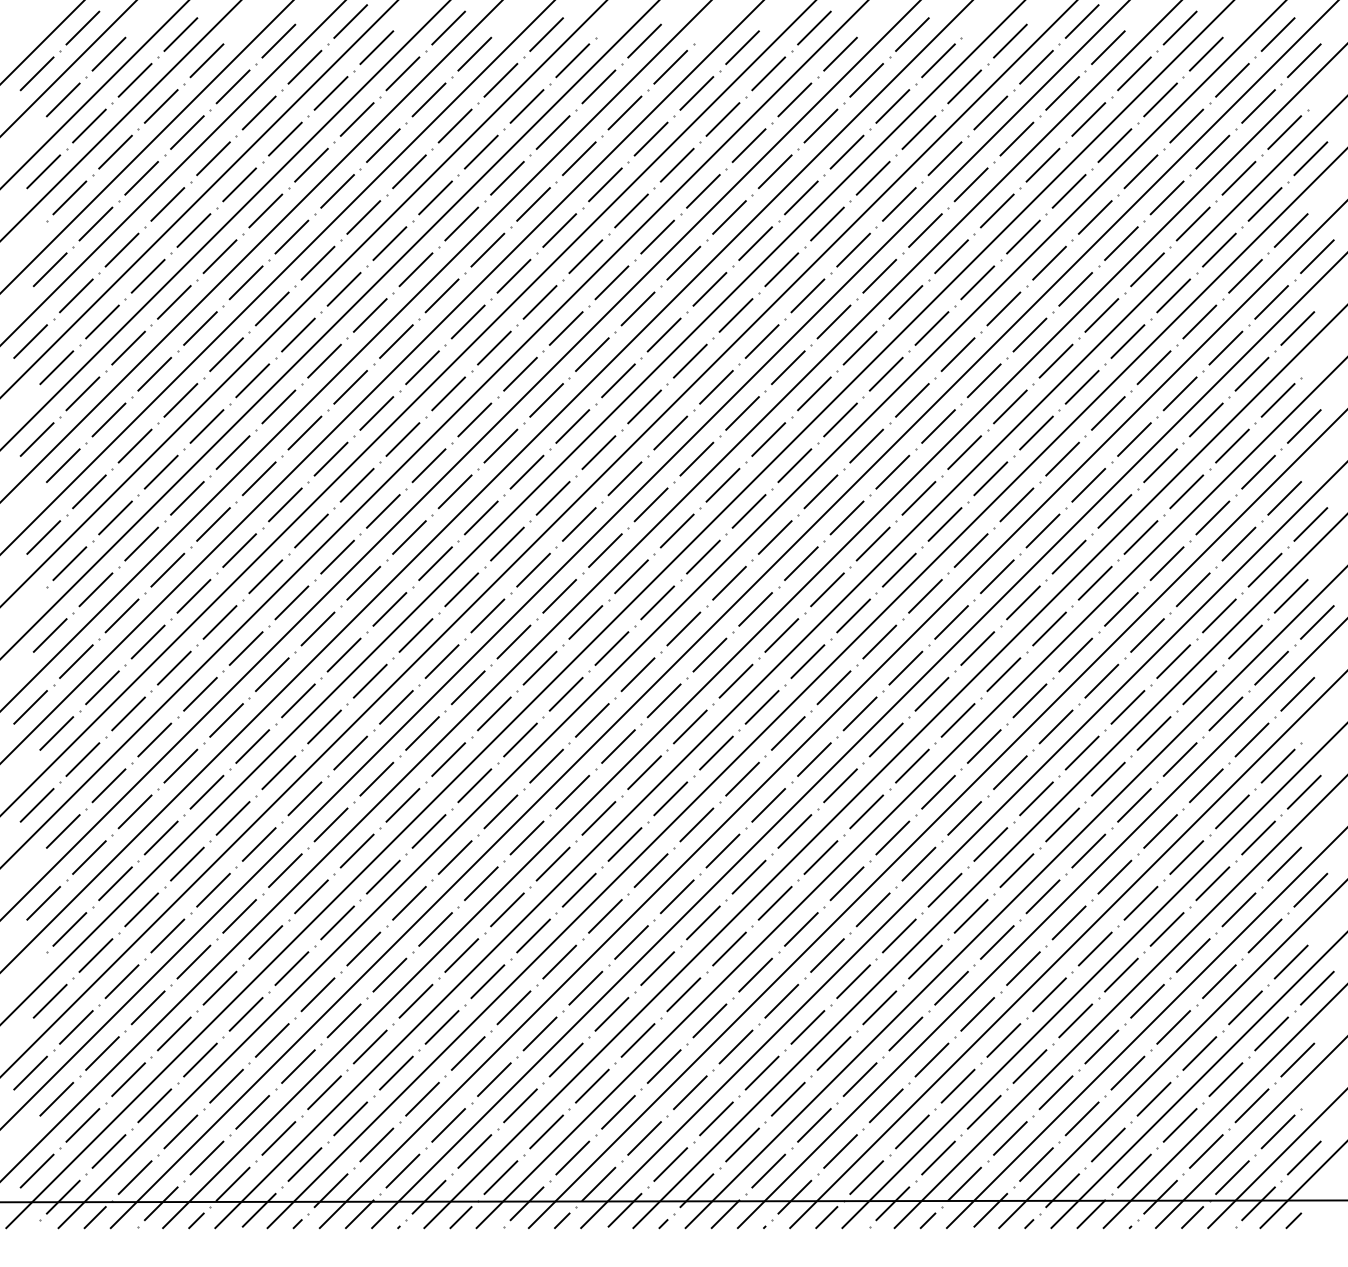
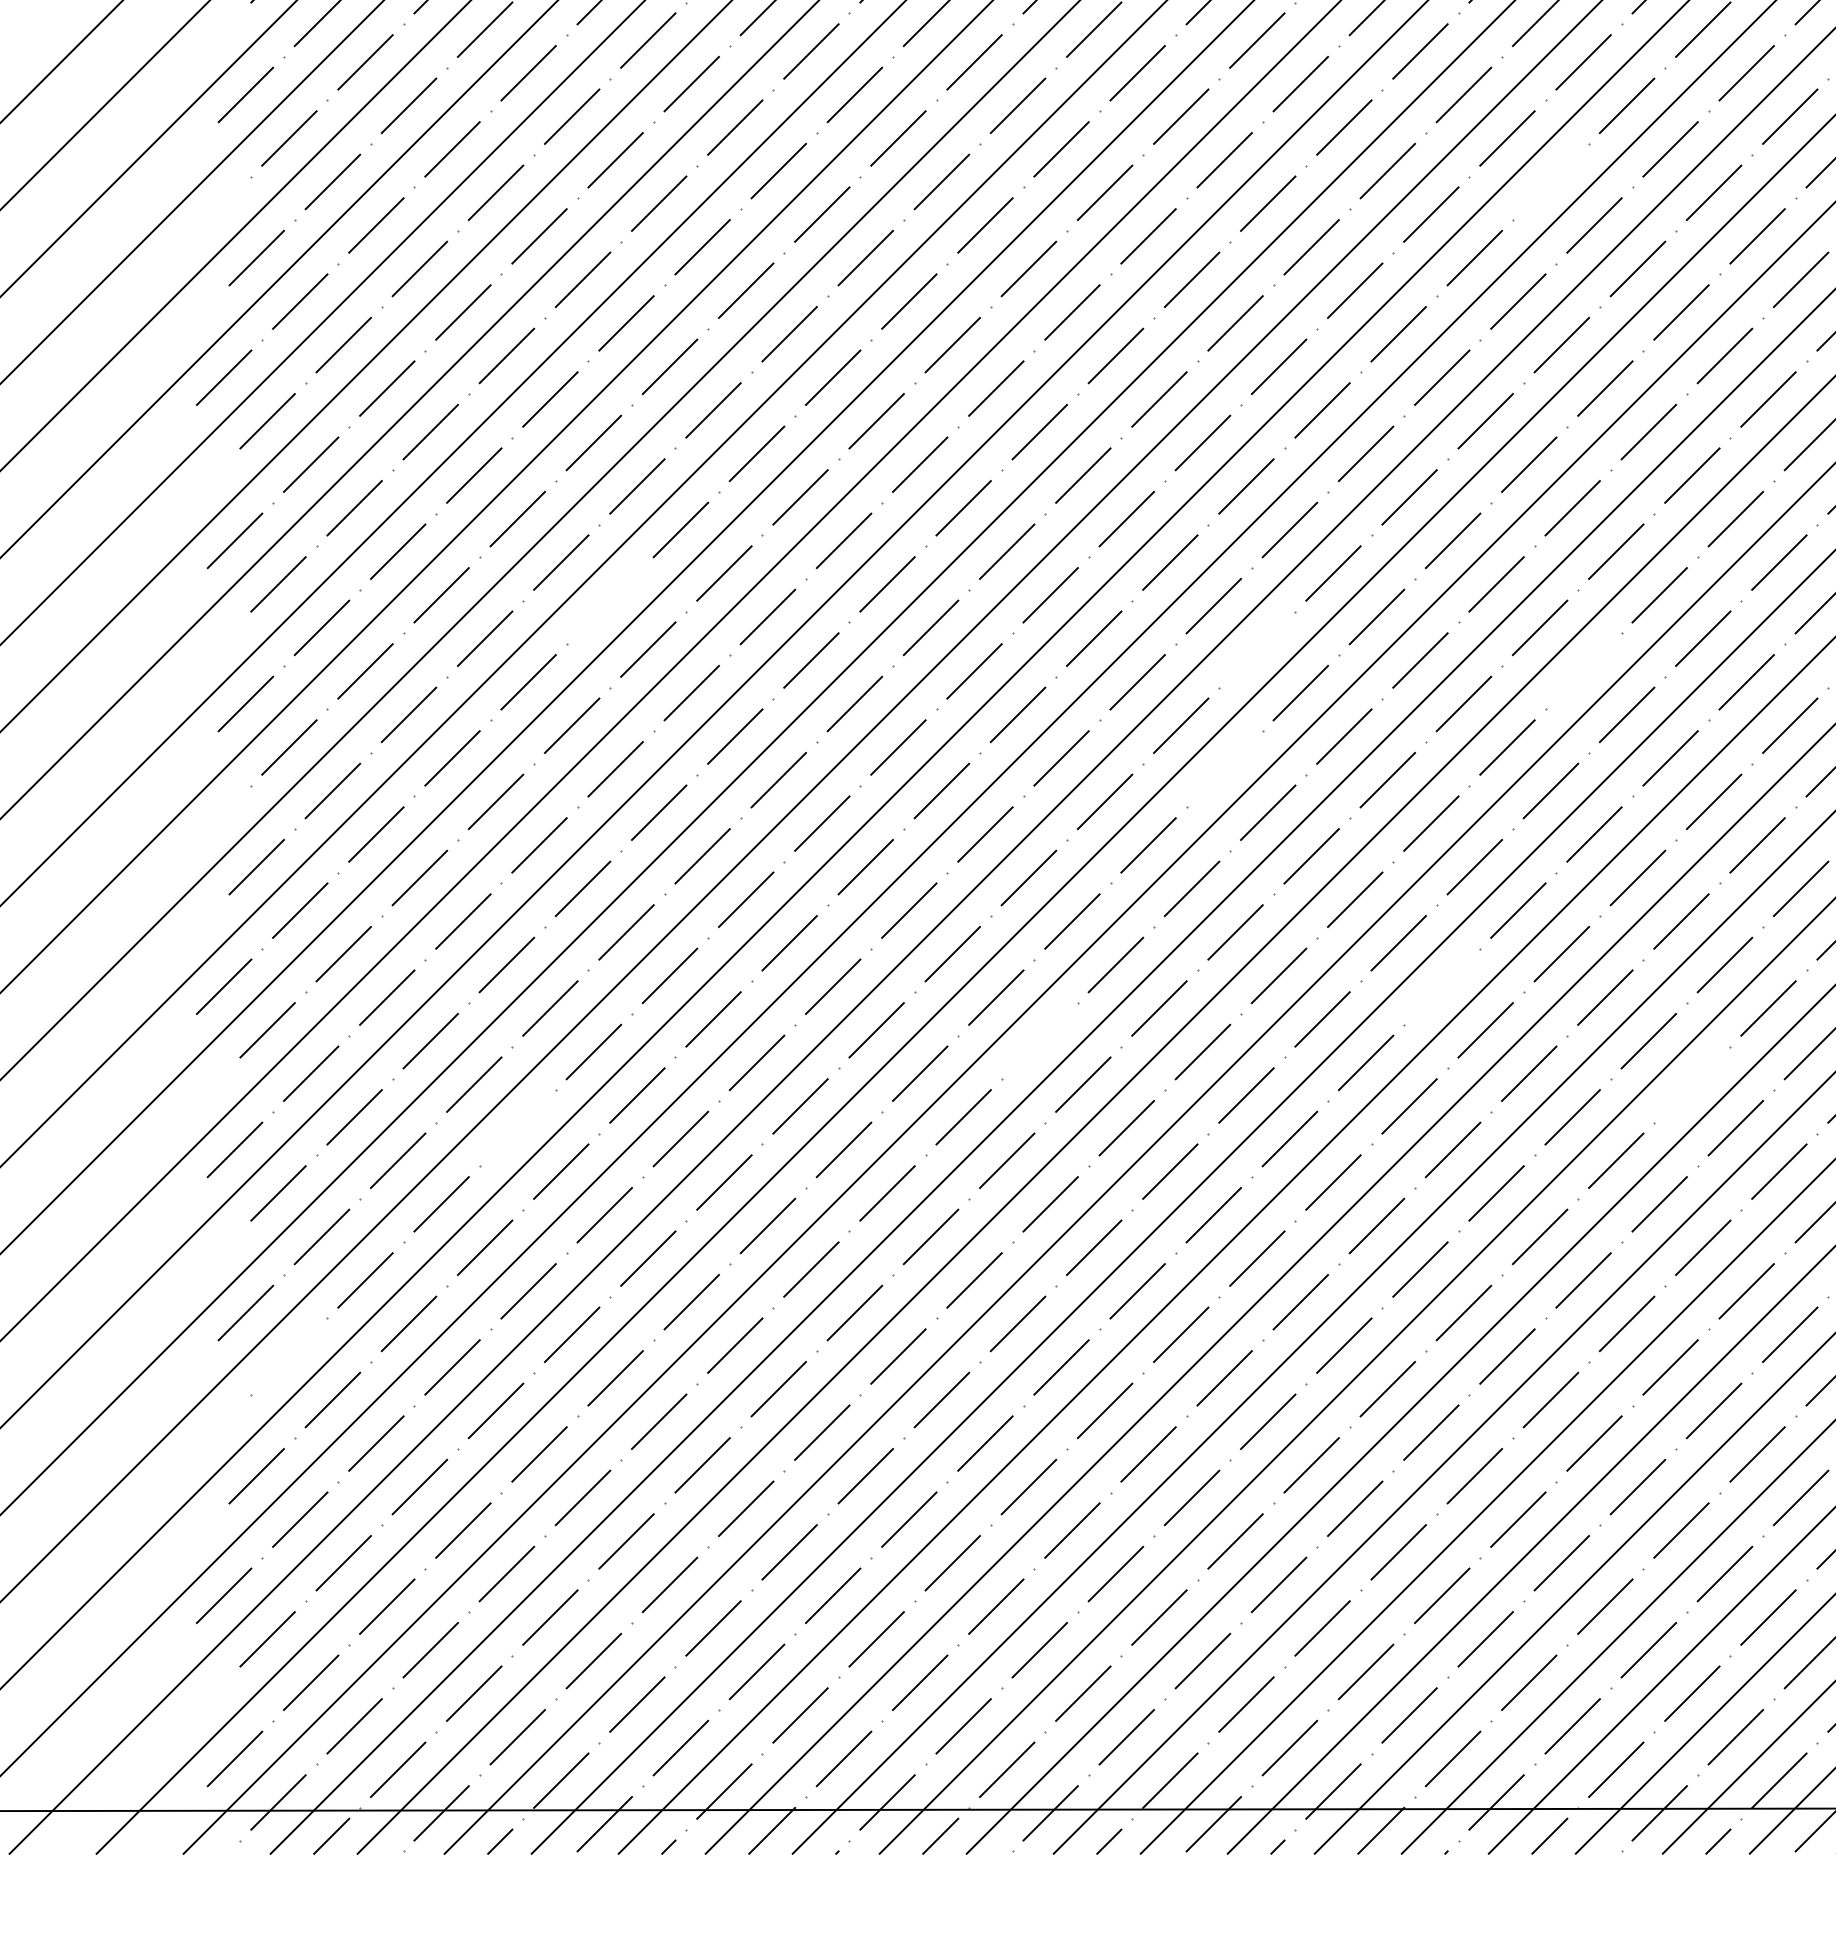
line: (827, 223) -> (1550, 181), removed
line: (262, 475) -> (610, 600), removed
line: (650, 504) -> (1256, 648), removed
line: (846, 517) -> (1582, 670), removed
line: (631, 576) -> (1224, 768), removed
line: (761, 707) -> (1441, 986), removed
line: (520, 739) -> (1039, 1040), removed
line: (912, 765) -> (1692, 1083), removed
line: (206, 791) -> (516, 1126), removed
line: (69, 929) -> (288, 1356), removed

